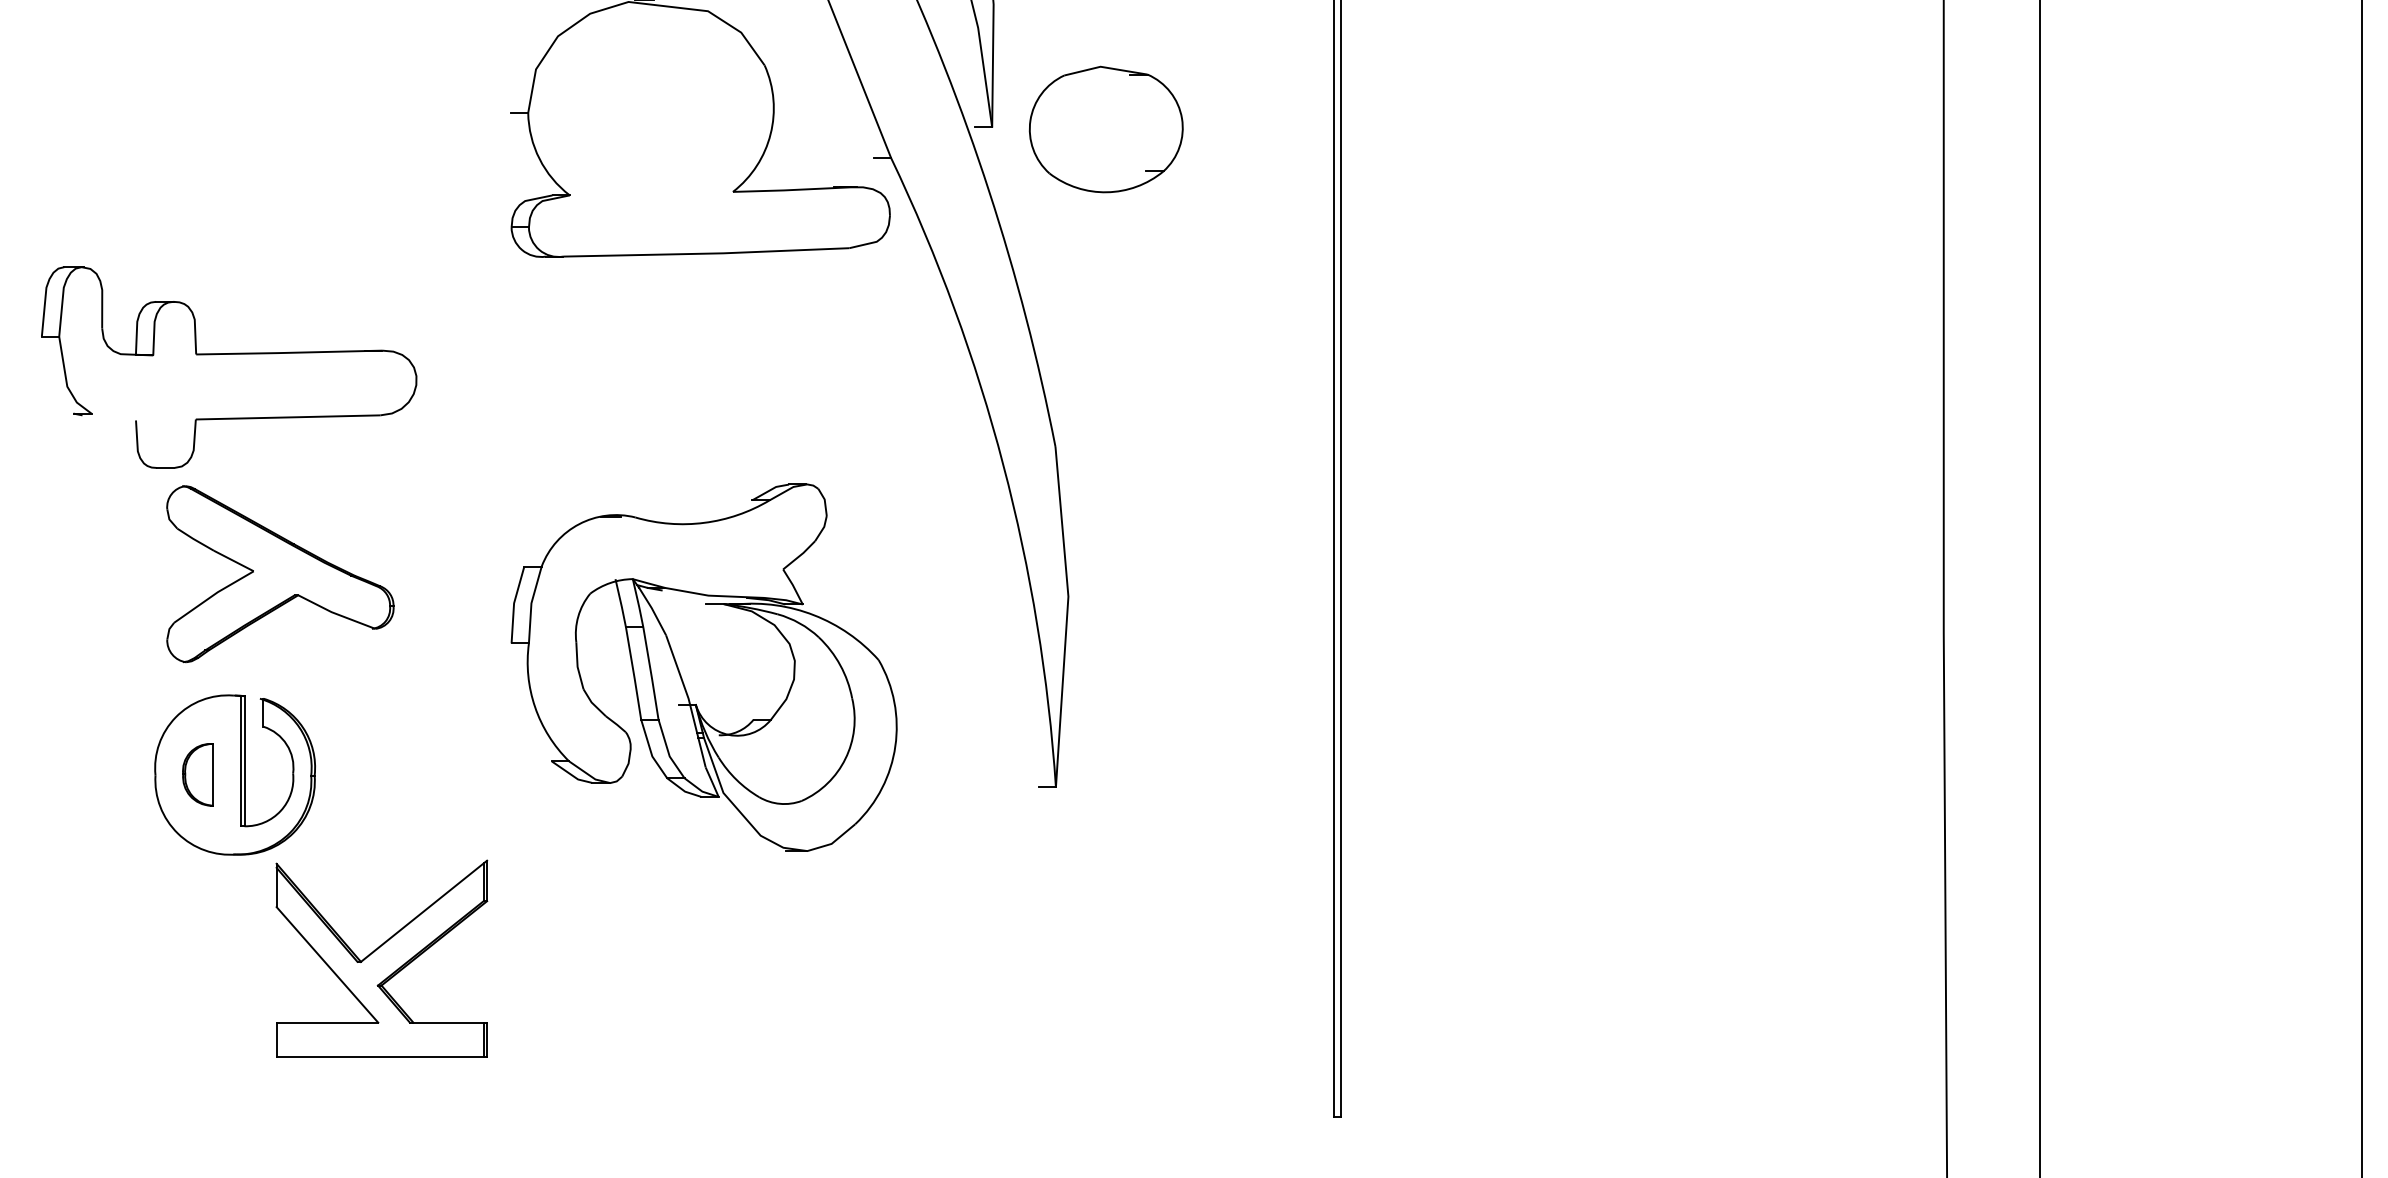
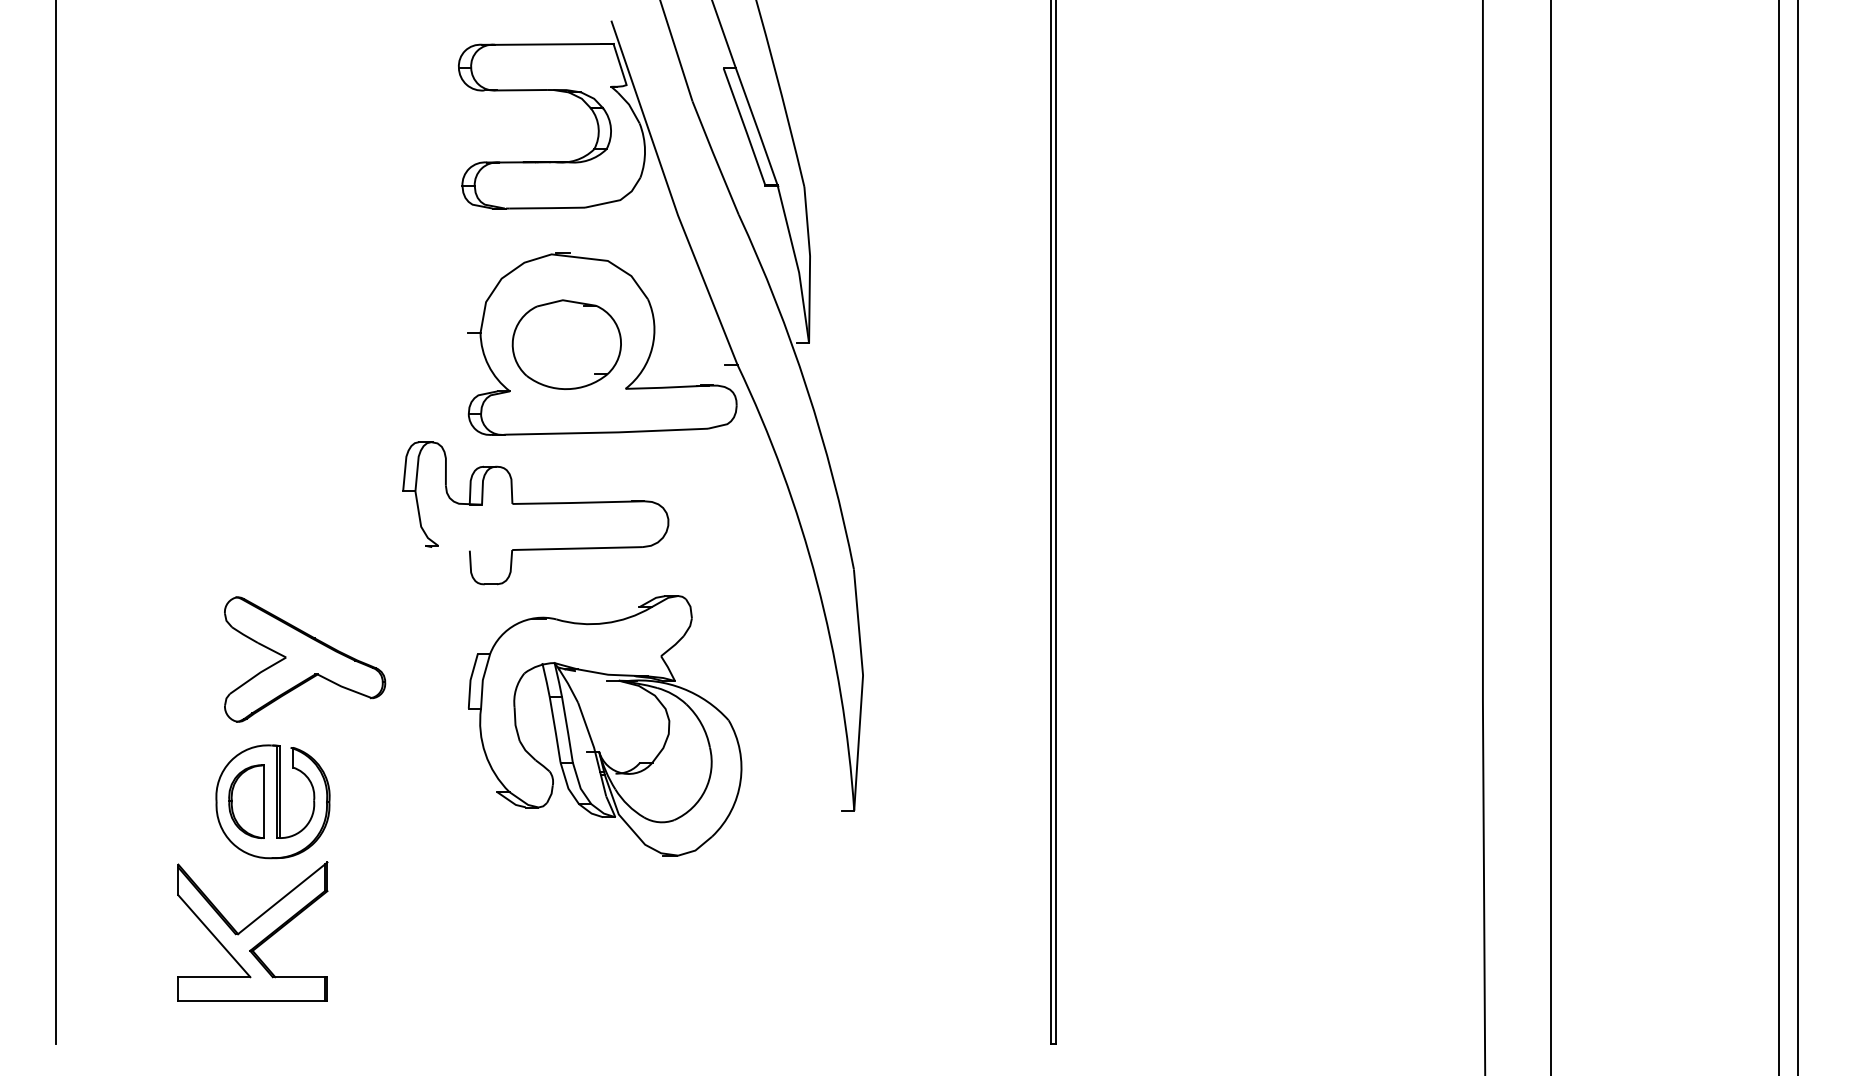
part: (1105, 129) -> (566, 344), moved
part: (228, 355) -> (535, 504), moved
part: (197, 774) -> (246, 801), size x1.67
part: (381, 958) -> (252, 931), moved

